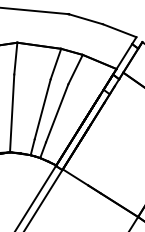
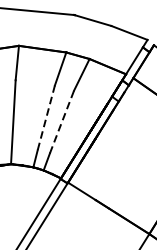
line: (42, 109) -> (46, 117), solid -> dashed
line: (57, 112) -> (62, 121), solid -> dashed

